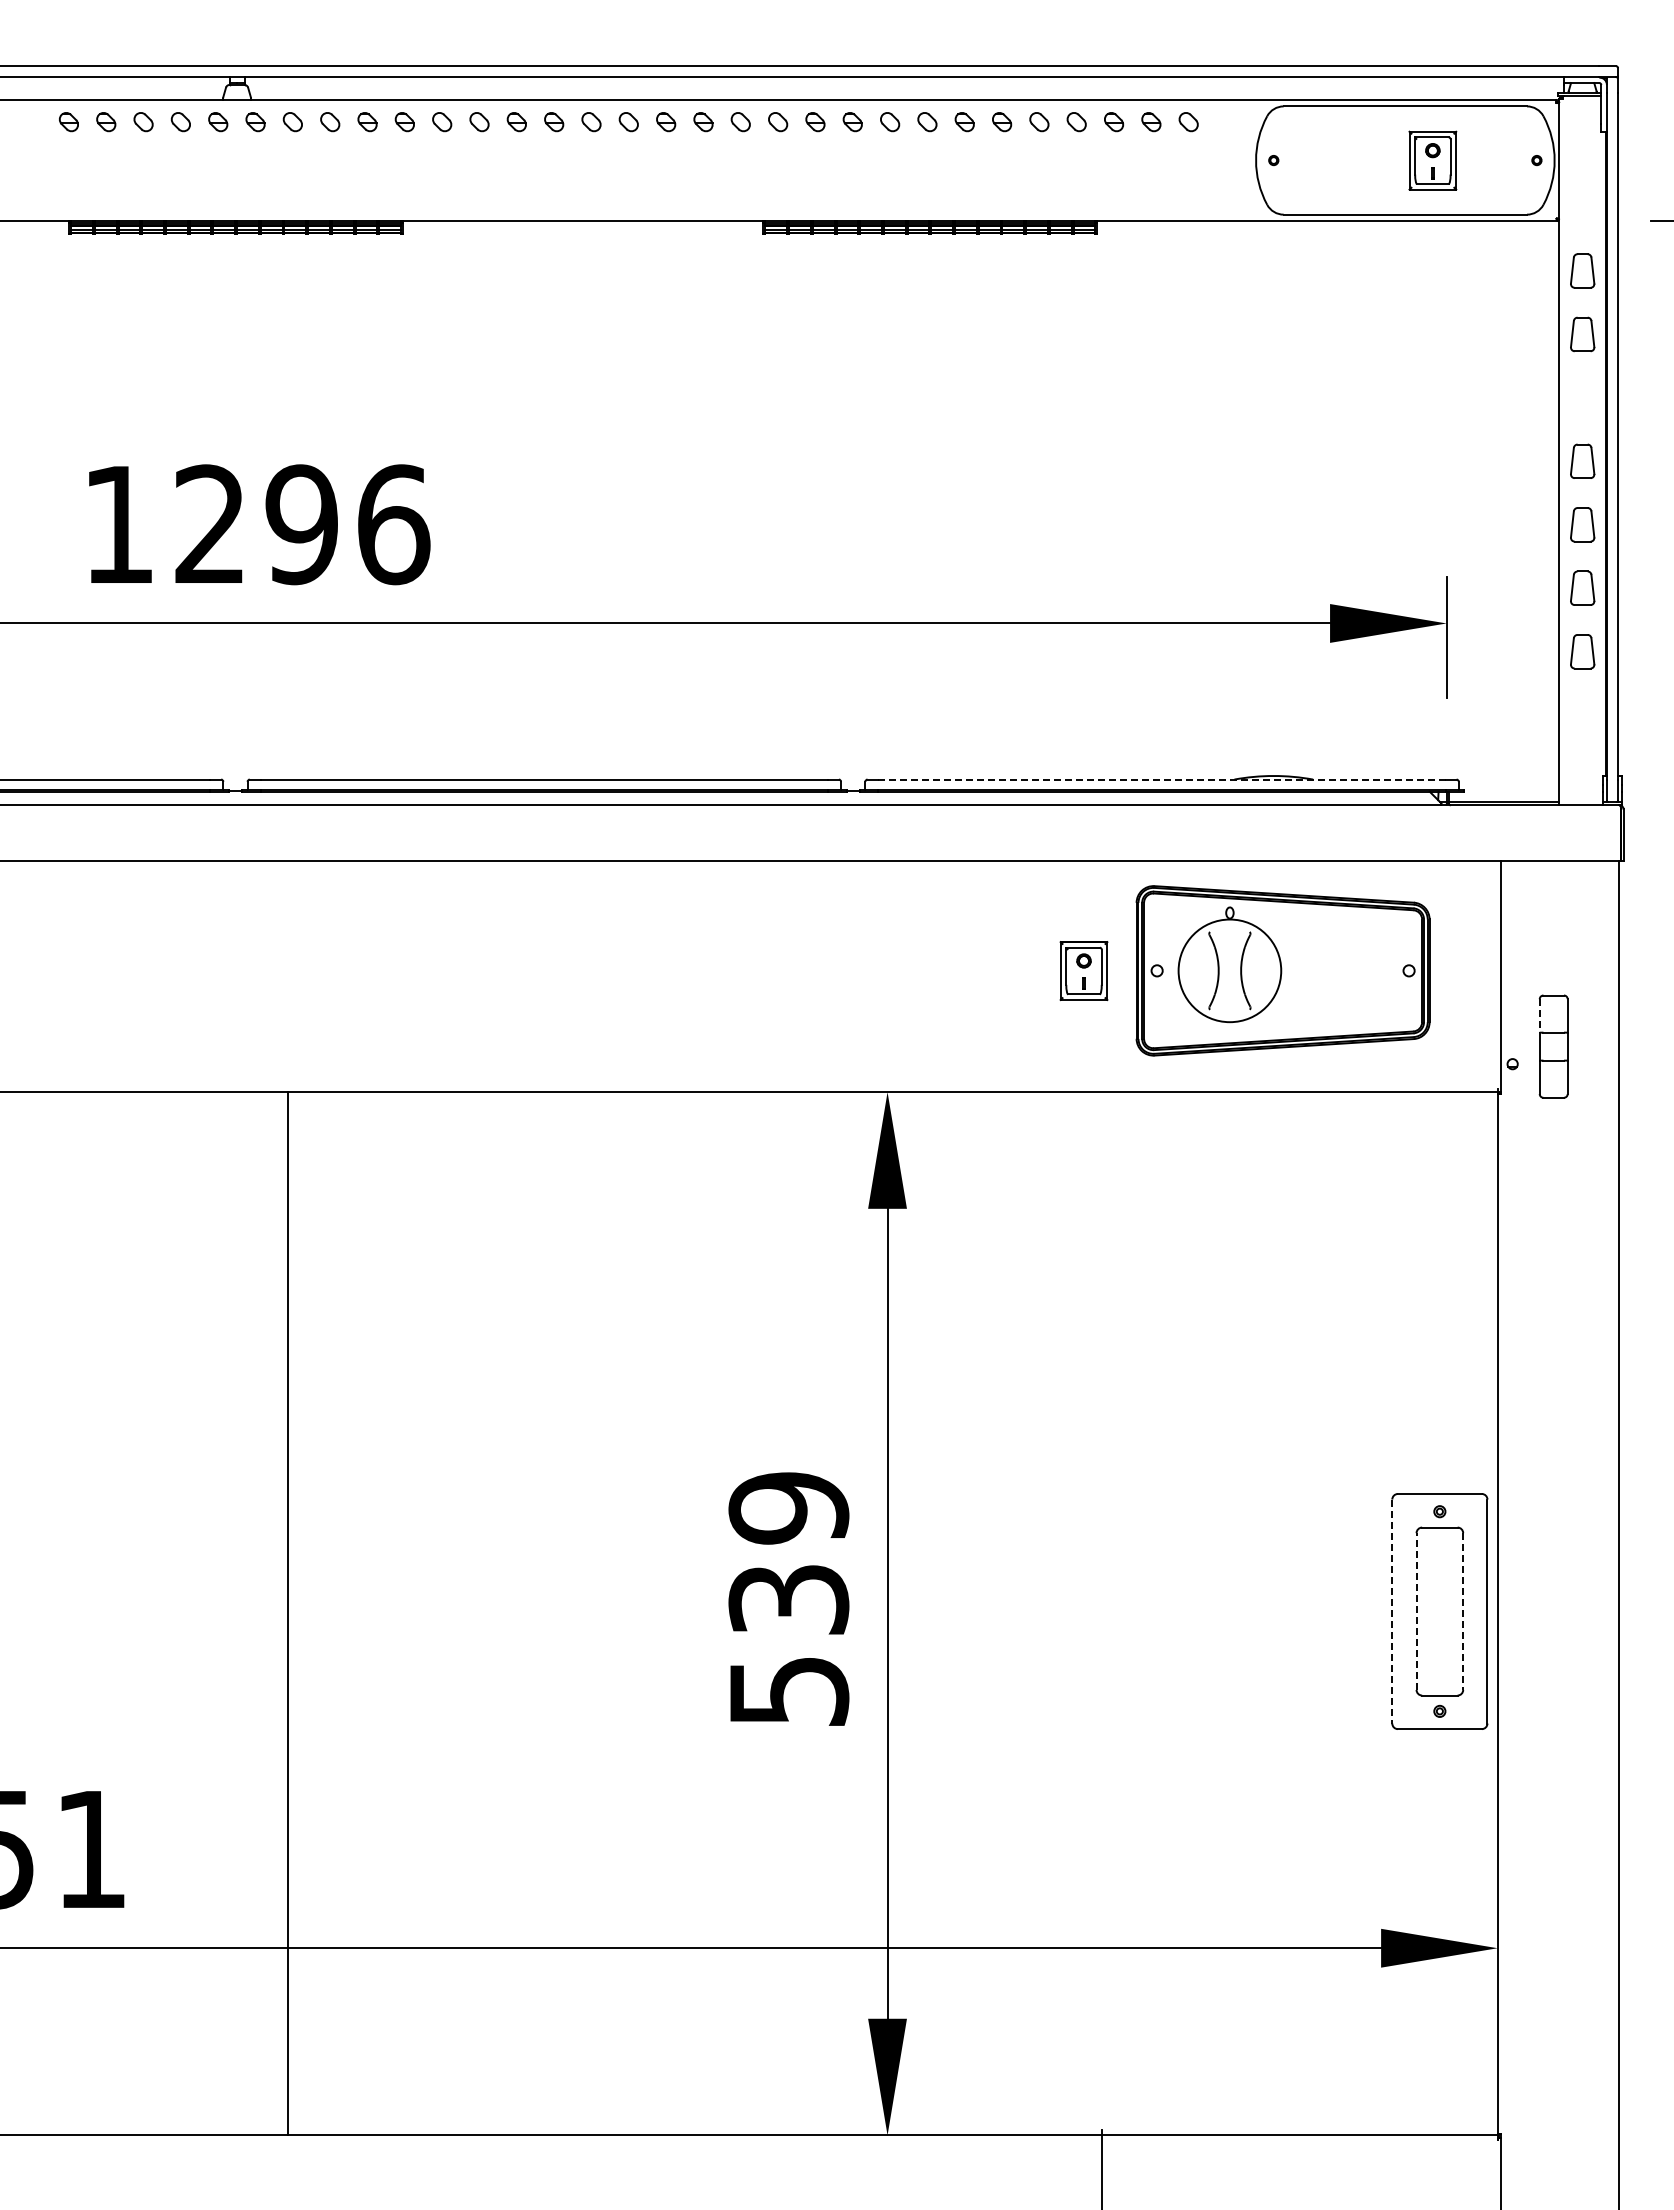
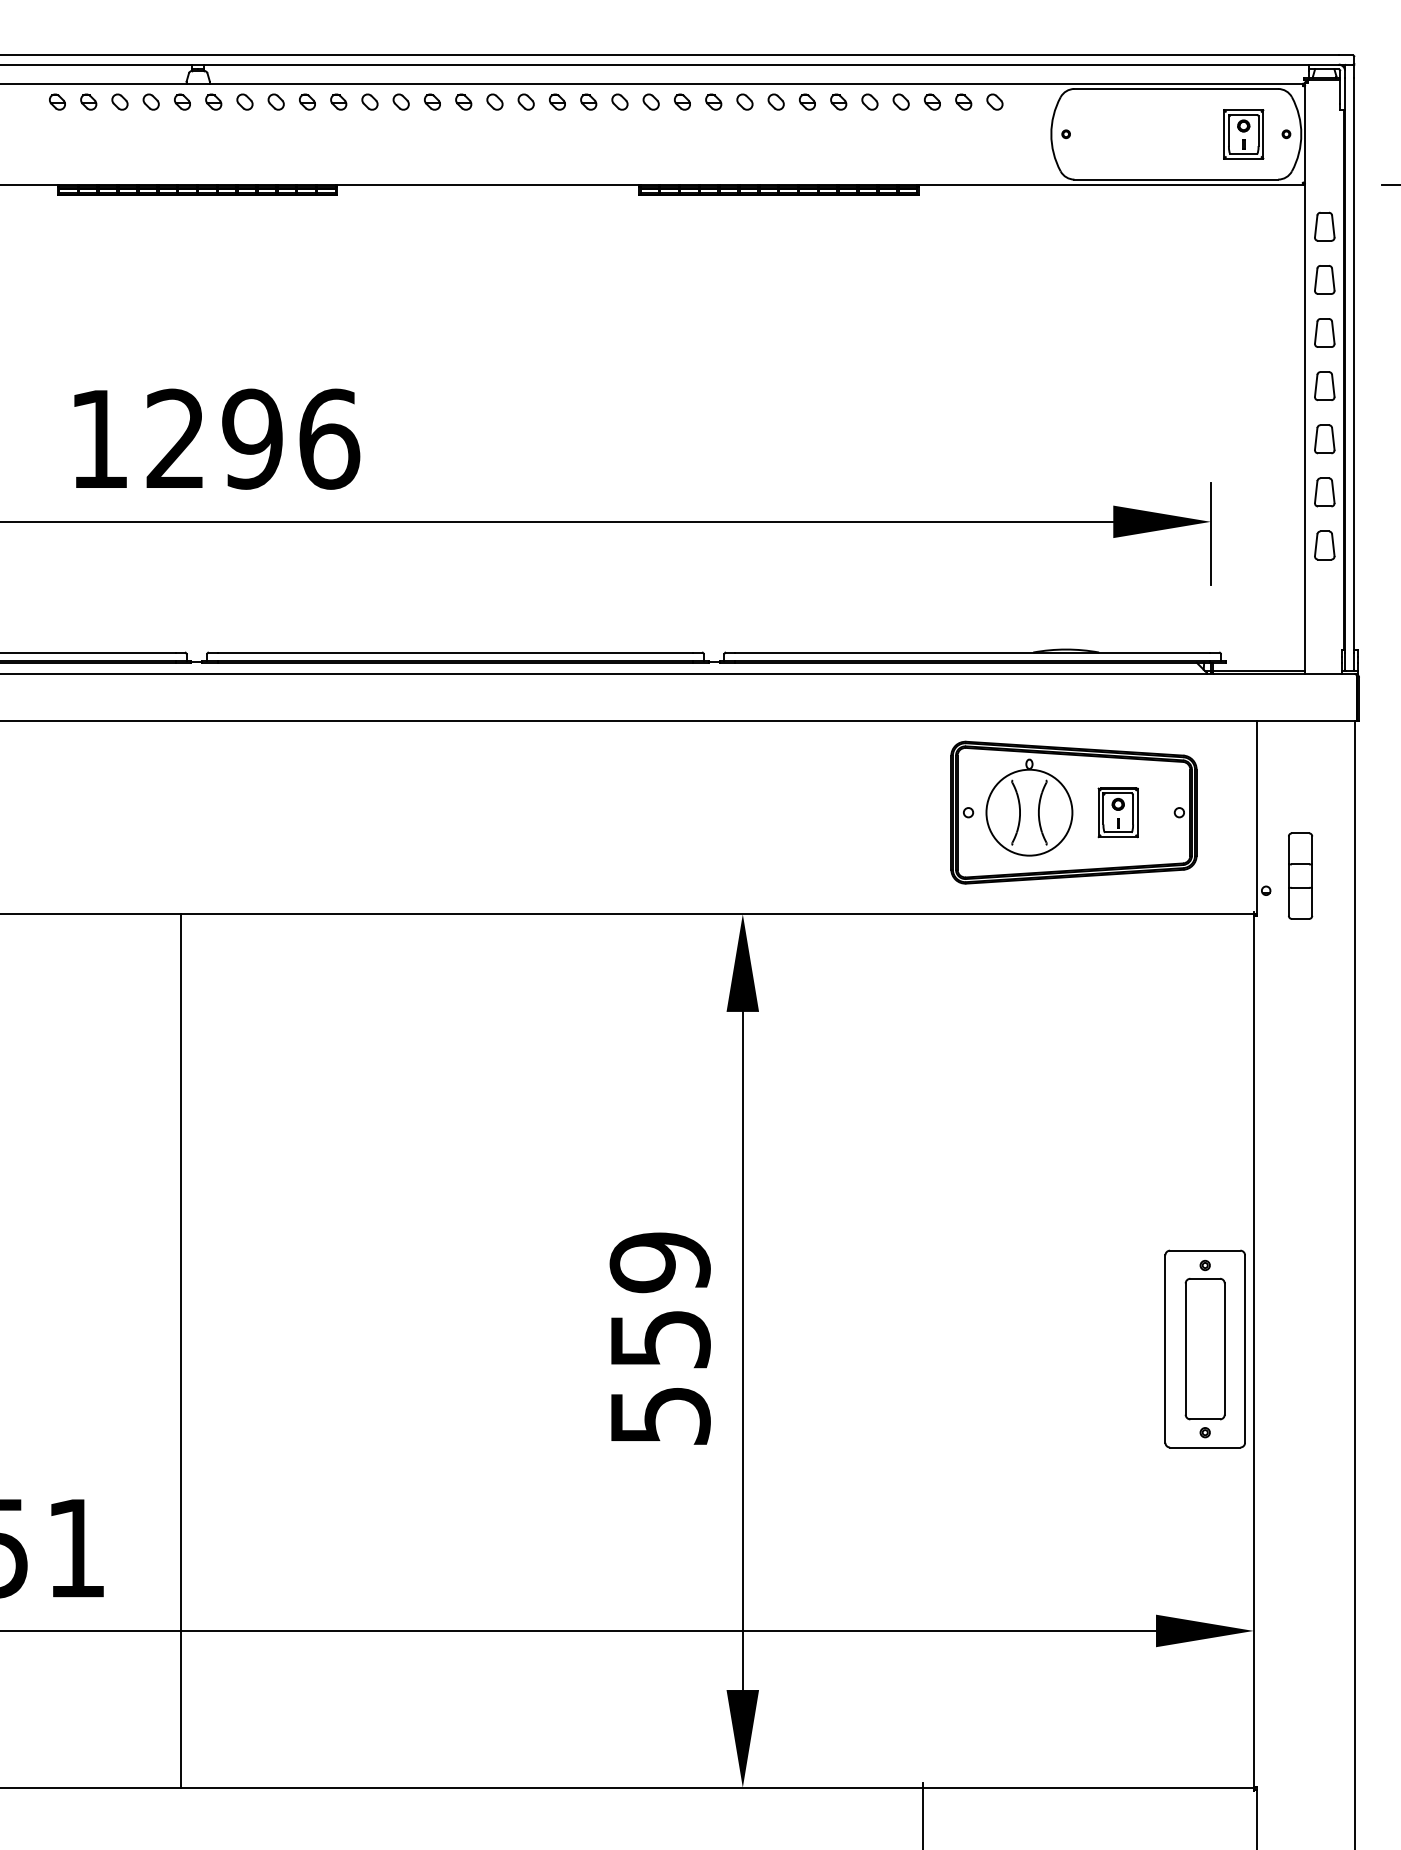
part: (1432, 160) -> (1243, 134), moved
part: (1582, 397) -> (1324, 332), added
line: (1162, 779) -> (973, 652), dashed -> solid
part: (1083, 970) -> (1117, 812), moved
line: (1539, 1015) -> (1288, 850), dashed -> solid
text: (788, 1599) -> (659, 1338), 539 -> 559
line: (1392, 1611) -> (1165, 1349), dashed -> solid
line: (1416, 1611) -> (1185, 1349), dashed -> solid
line: (1463, 1612) -> (1225, 1349), dashed -> solid
line: (287, 1613) -> (181, 1350), moved

